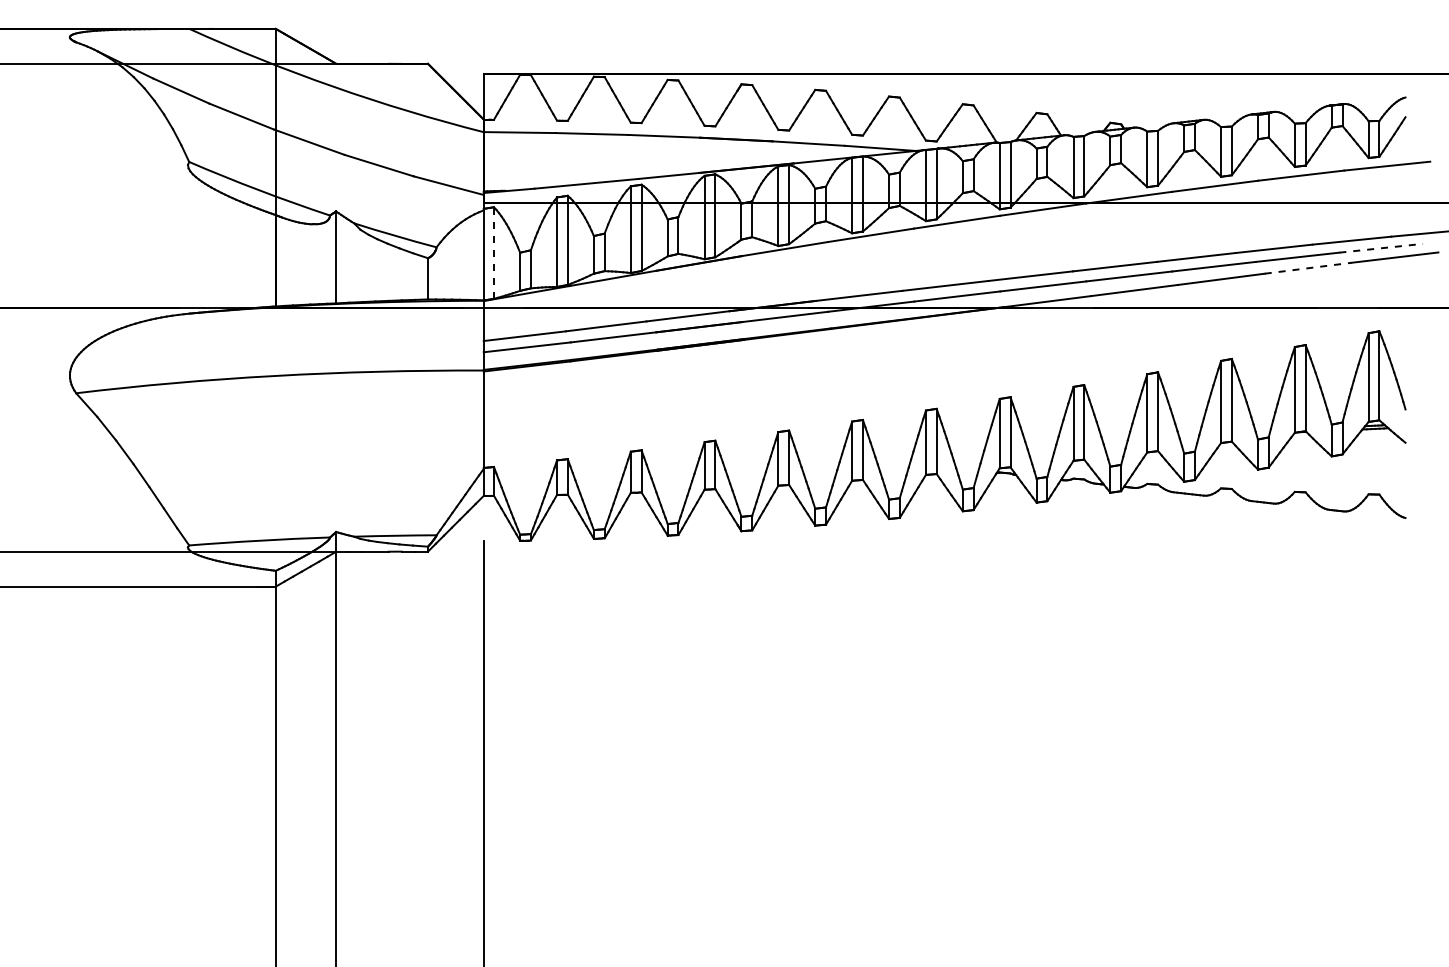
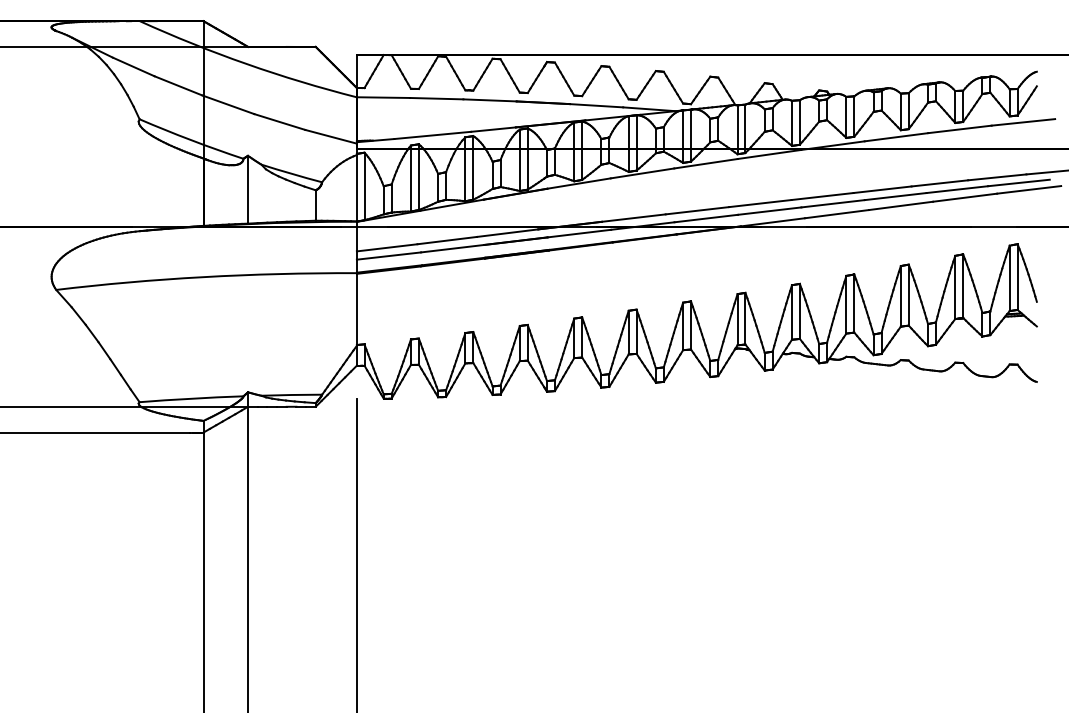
line: (1381, 248) -> (1019, 183), dashed -> solid
line: (494, 253) -> (364, 186), dashed -> solid
line: (1308, 268) -> (965, 197), dashed -> solid

